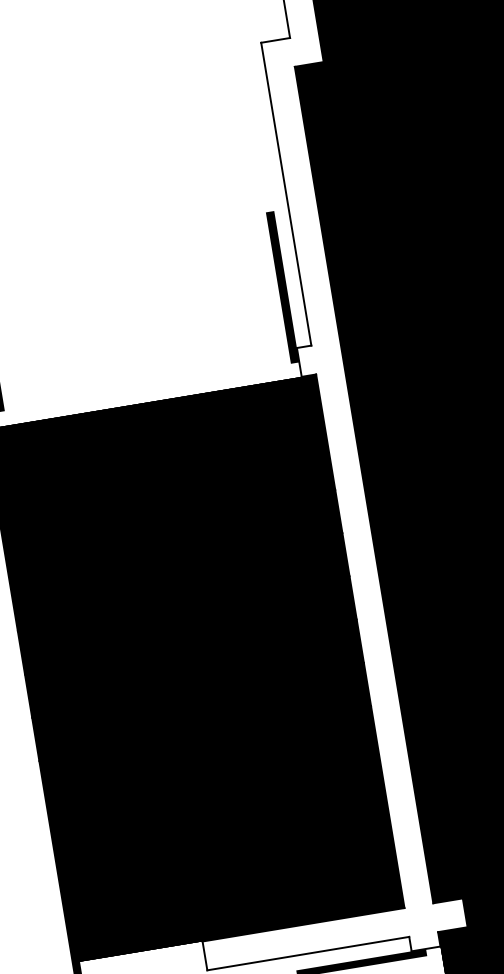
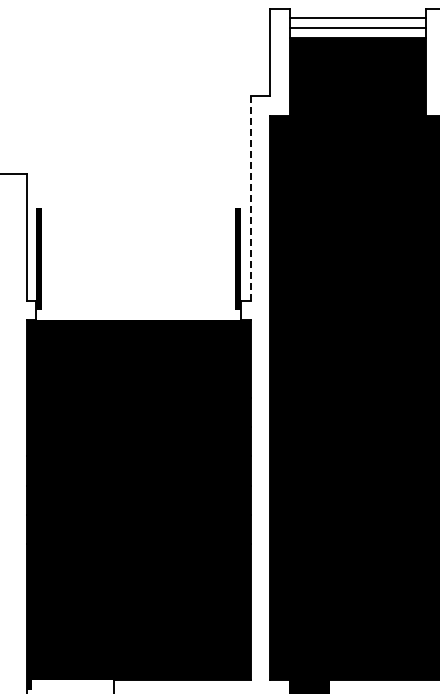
line: (285, 192) -> (250, 197), solid -> dashed

